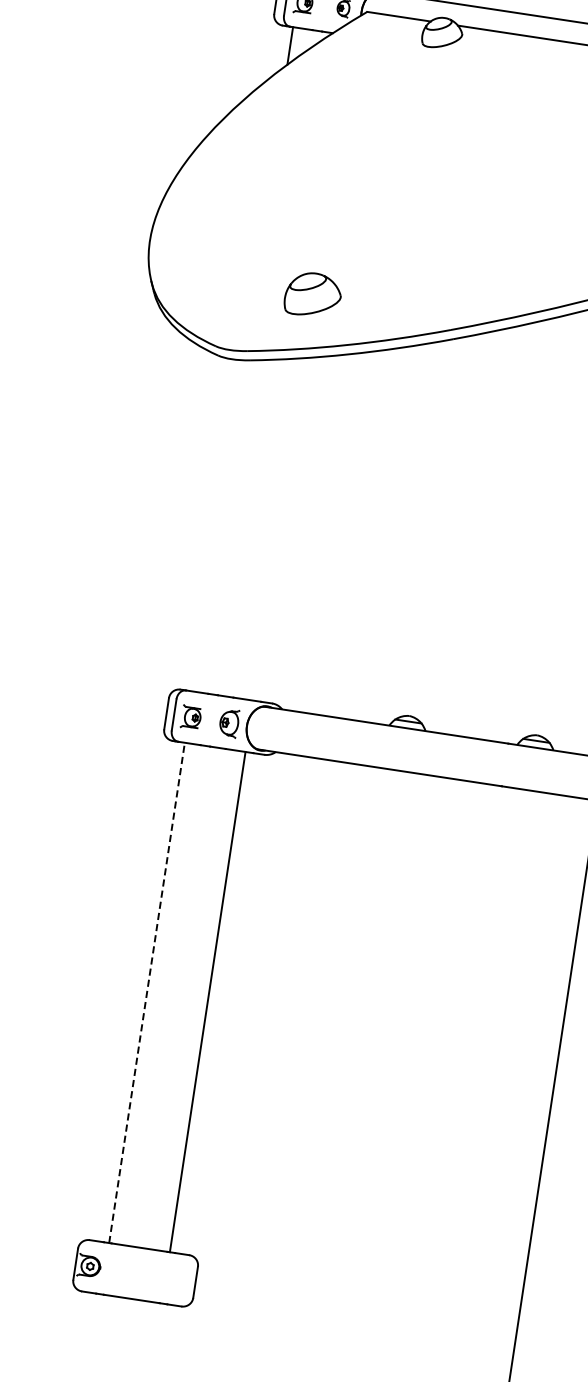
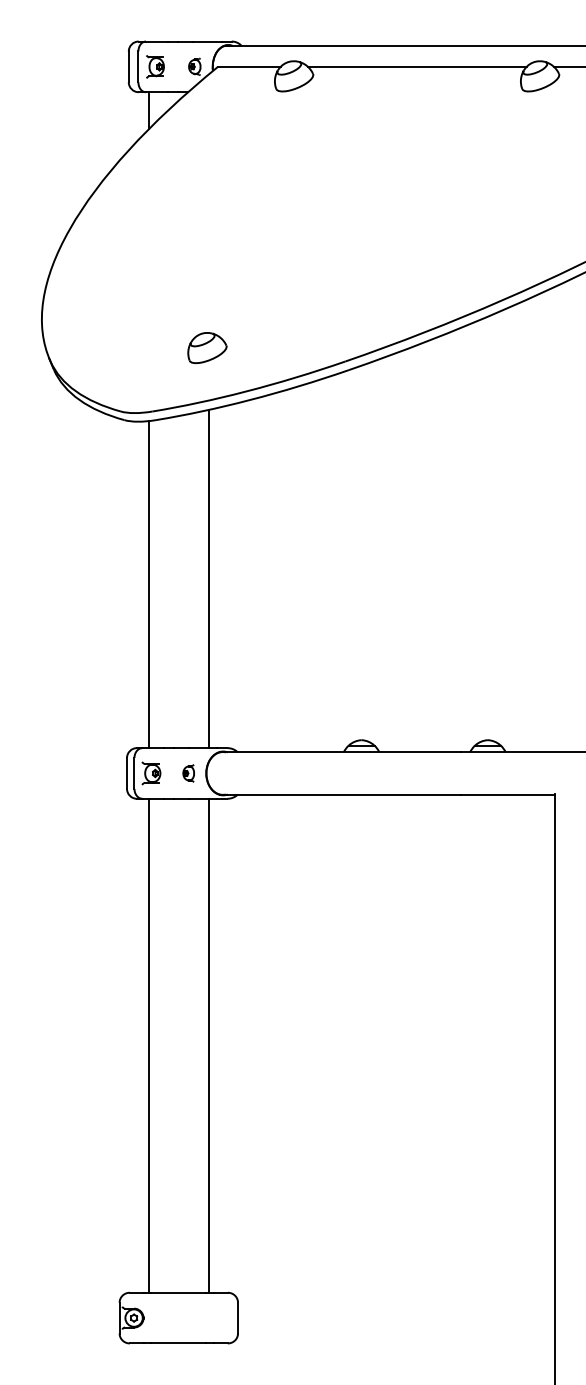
part: (313, 295) -> (207, 348), size x0.71
line: (217, 525) -> (148, 584), added
line: (278, 528) -> (208, 578), added
part: (228, 723) -> (188, 773), size x0.62
line: (146, 992) -> (148, 1045), dashed -> solid

